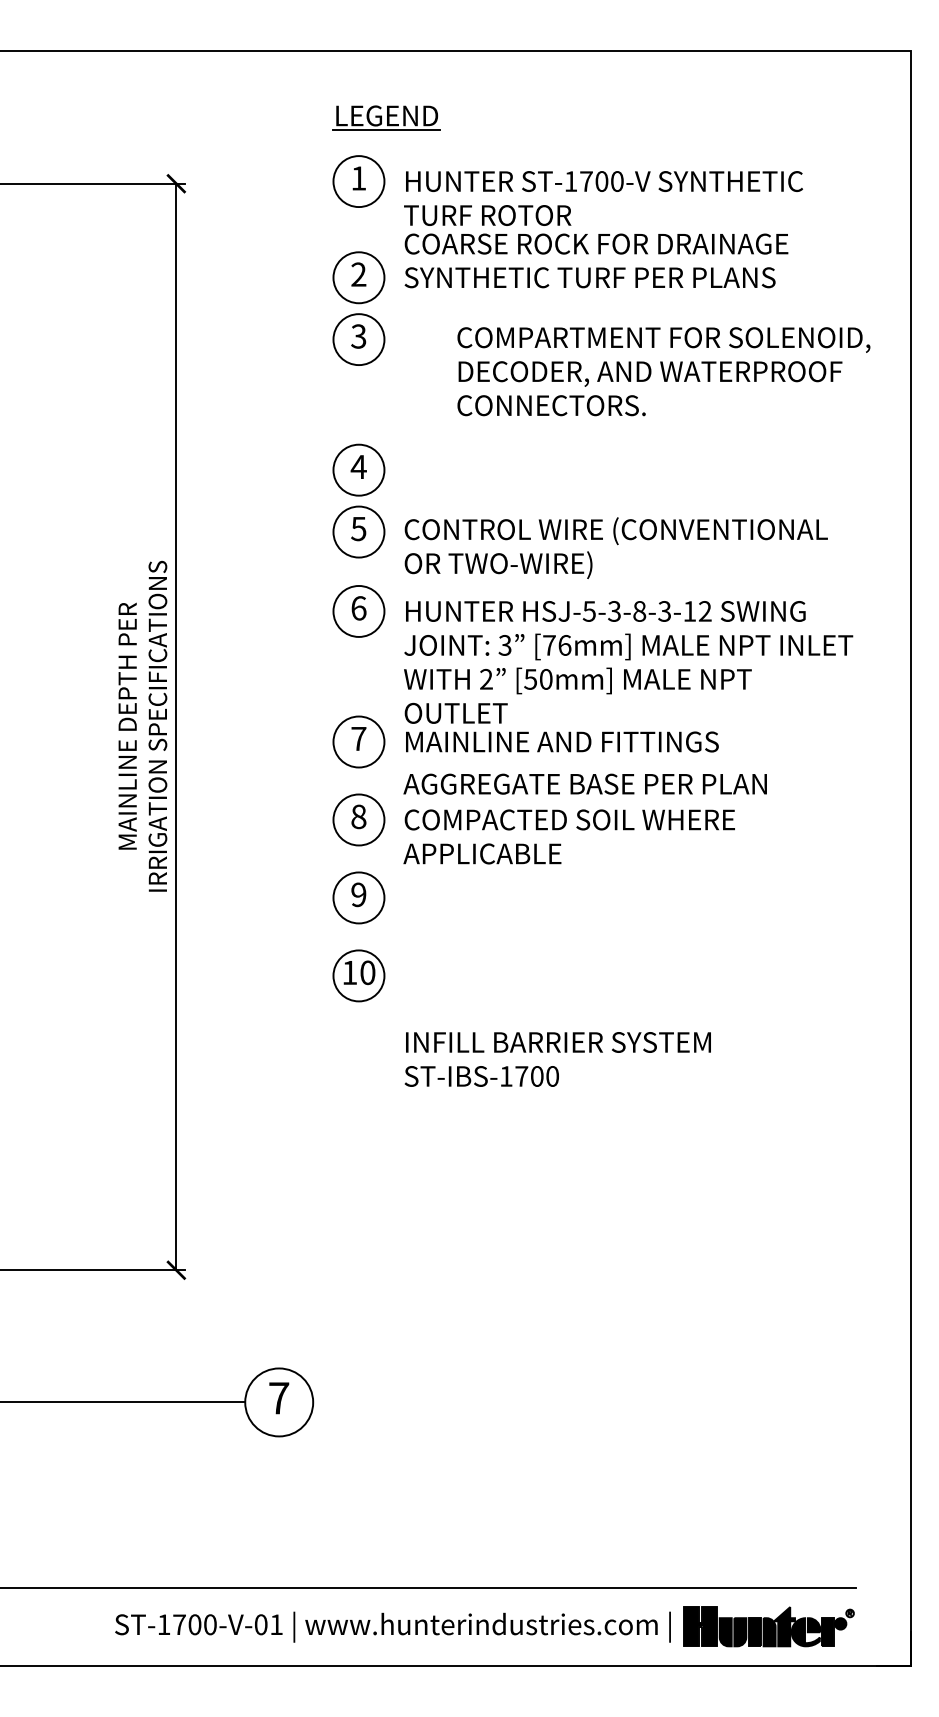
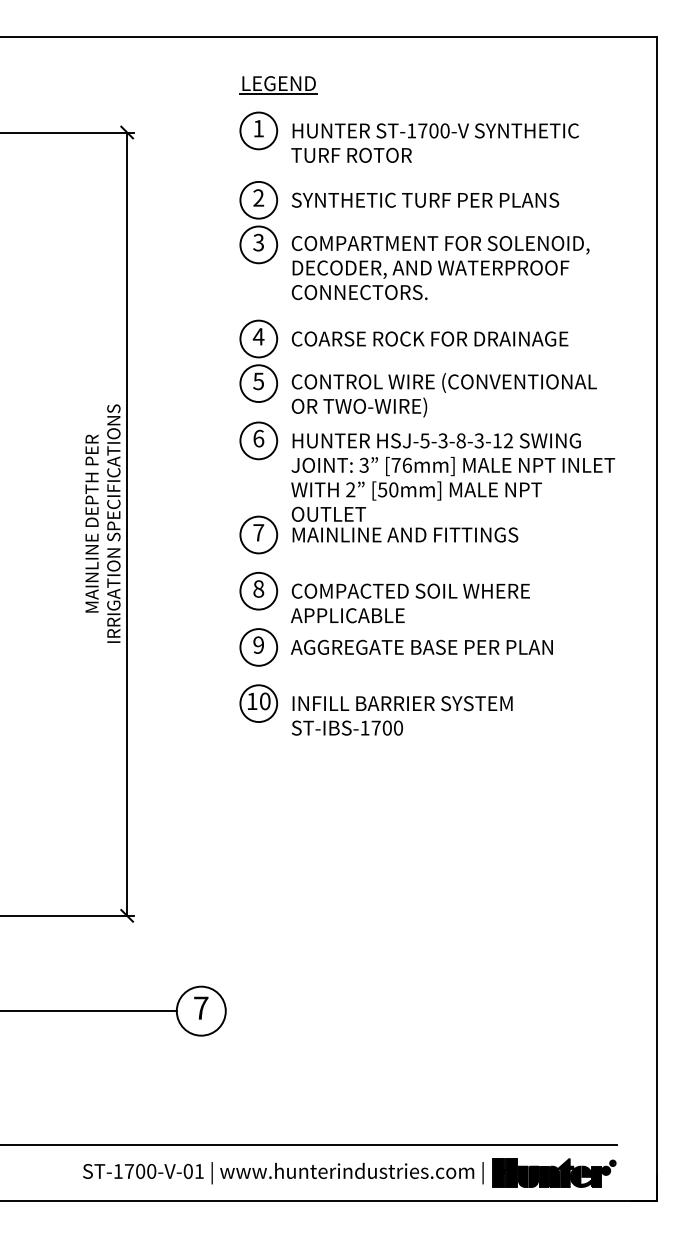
text: (595, 243) -> (429, 338), moved
text: (663, 372) -> (440, 268), moved
text: (584, 782) -> (421, 646), moved
text: (556, 1058) -> (401, 715), moved

